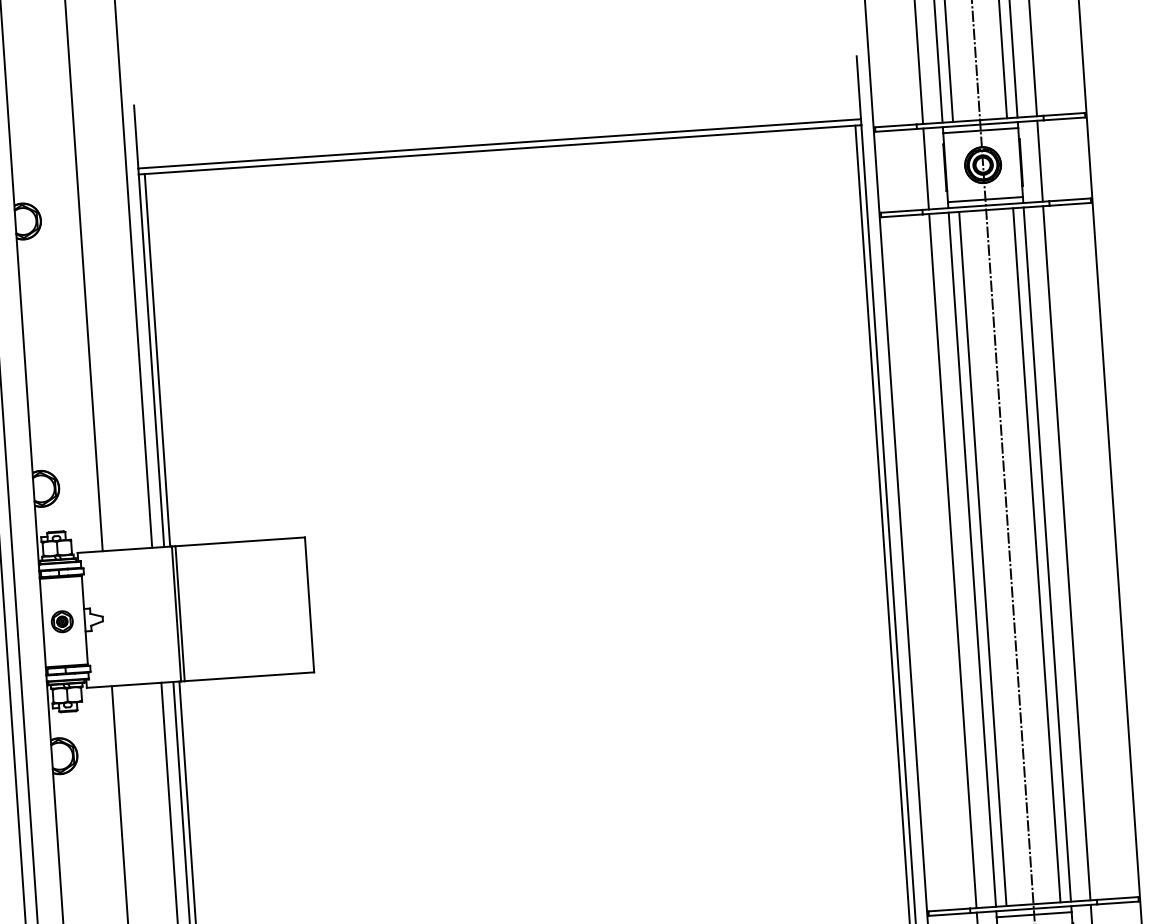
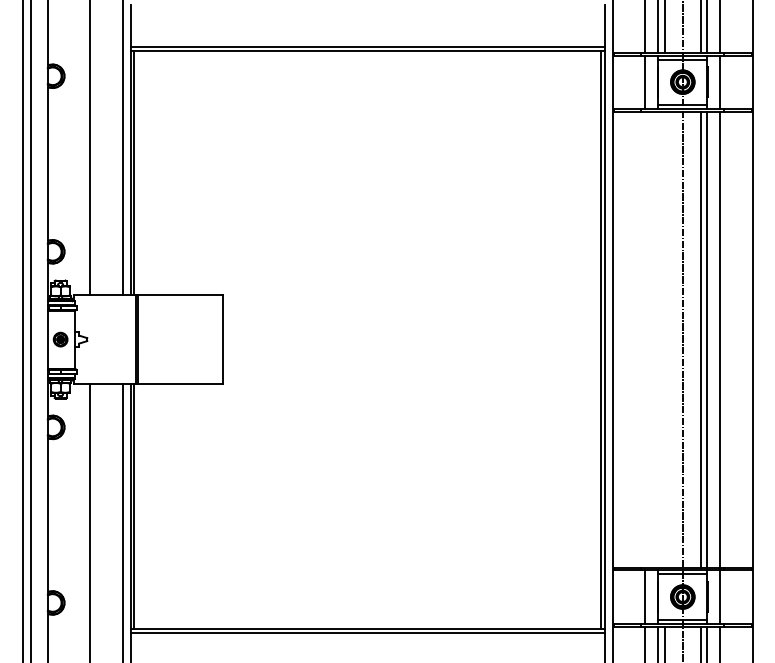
line: (983, 558) -> (665, 339), removed
line: (972, 559) -> (658, 339), removed
line: (952, 560) -> (645, 339), removed

